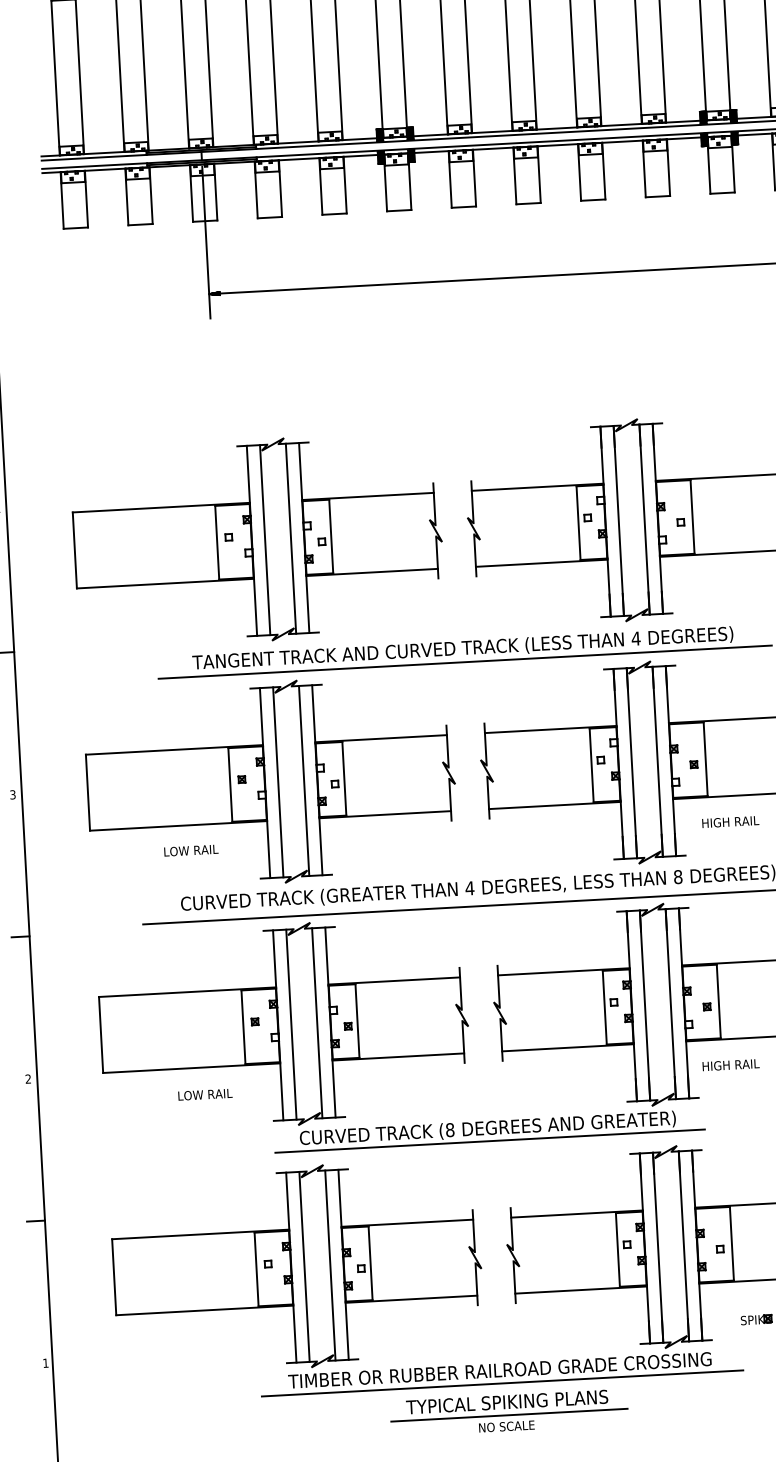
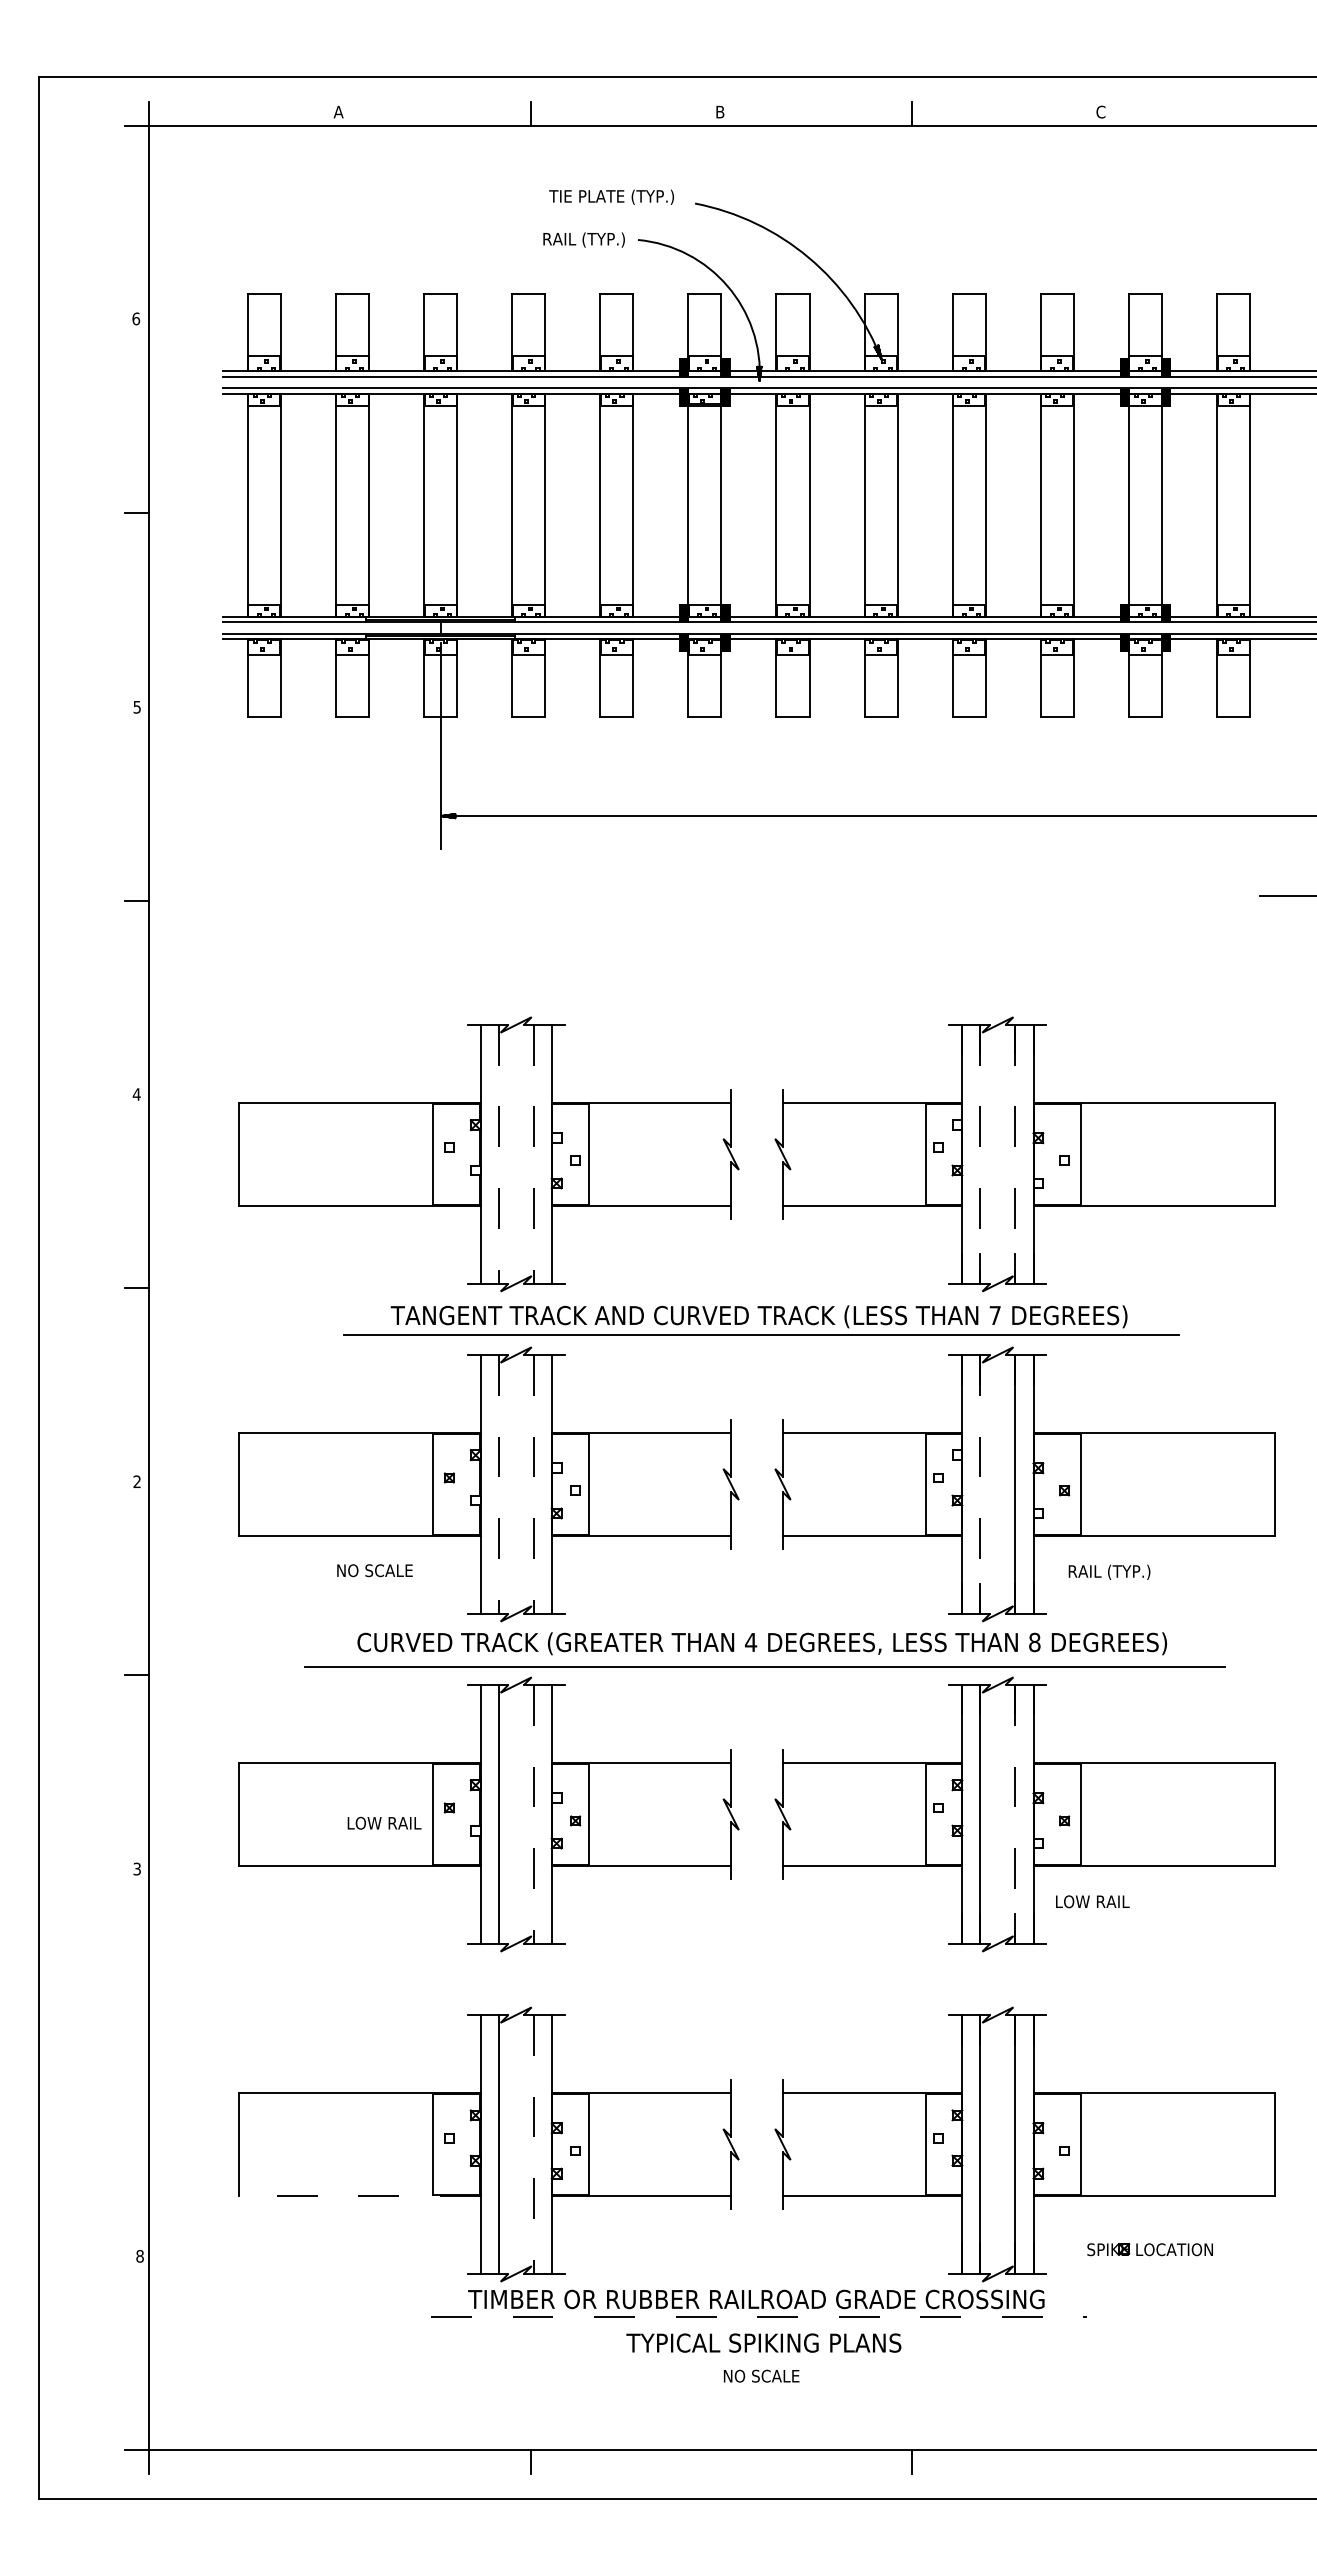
line: (644, 519) -> (1015, 1154), solid -> dashed
line: (618, 521) -> (980, 1154), solid -> dashed
line: (290, 538) -> (533, 1154), solid -> dashed
line: (265, 540) -> (498, 1154), solid -> dashed
text: (636, 638) -> (995, 1315), 4 -> 7
line: (632, 763) -> (980, 1484), solid -> dashed
line: (303, 781) -> (533, 1484), solid -> dashed
line: (278, 782) -> (498, 1484), solid -> dashed
text: (12, 794) -> (136, 1481), 3 -> 2
text: (730, 822) -> (1109, 1571), HIGH RAIL -> RAIL (TYP.)
text: (190, 850) -> (374, 1570), LOW RAIL -> NO SCALE
line: (670, 1004) -> (1015, 1814), solid -> dashed
line: (317, 1023) -> (533, 1814), solid -> dashed
text: (730, 1064) -> (1092, 1901), HIGH RAIL -> LOW RAIL
text: (27, 1079) -> (136, 1869), 2 -> 3
text: (205, 1094) -> (384, 1822), moved
part: (489, 1131) -> (759, 1973), removed
line: (35, 1221) -> (136, 2062), removed
line: (330, 1266) -> (533, 2145), solid -> dashed
line: (204, 1310) -> (359, 2196), solid -> dashed
text: (45, 1363) -> (139, 2256), 1 -> 8
line: (502, 1383) -> (759, 2317), solid -> dashed
line: (509, 1415) -> (765, 2361), removed

